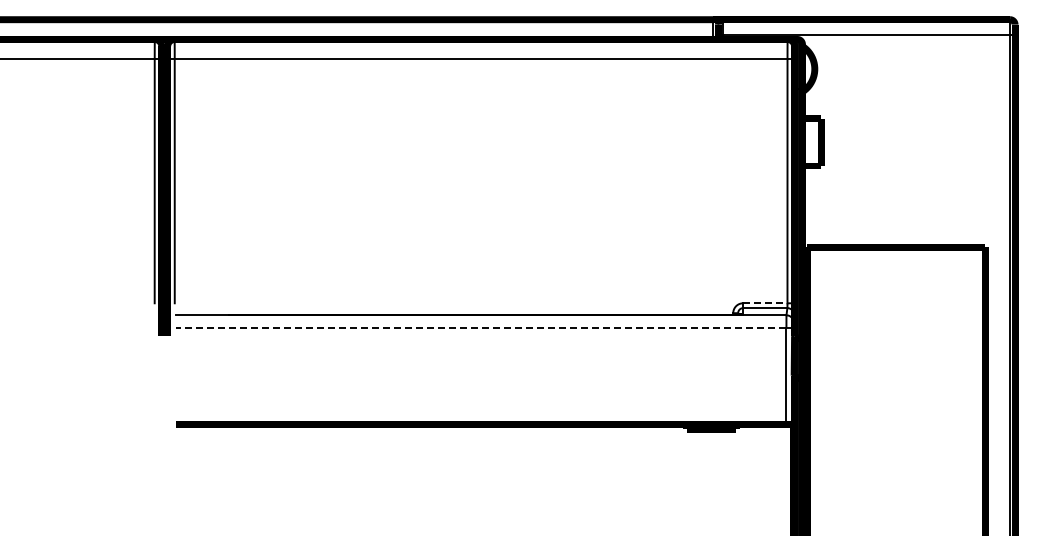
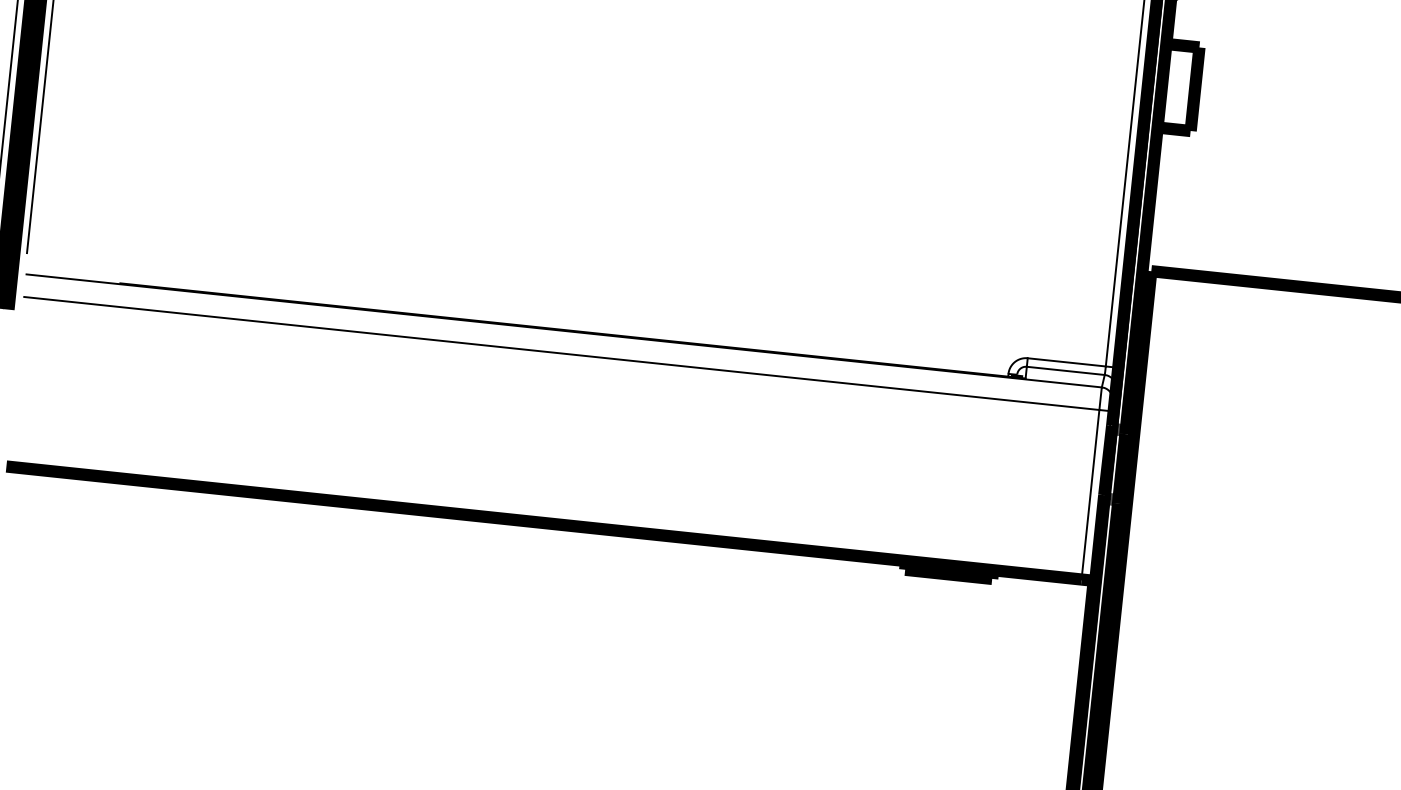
line: (765, 303) -> (1067, 362), dashed -> solid
line: (480, 328) -> (560, 354), dashed -> solid

